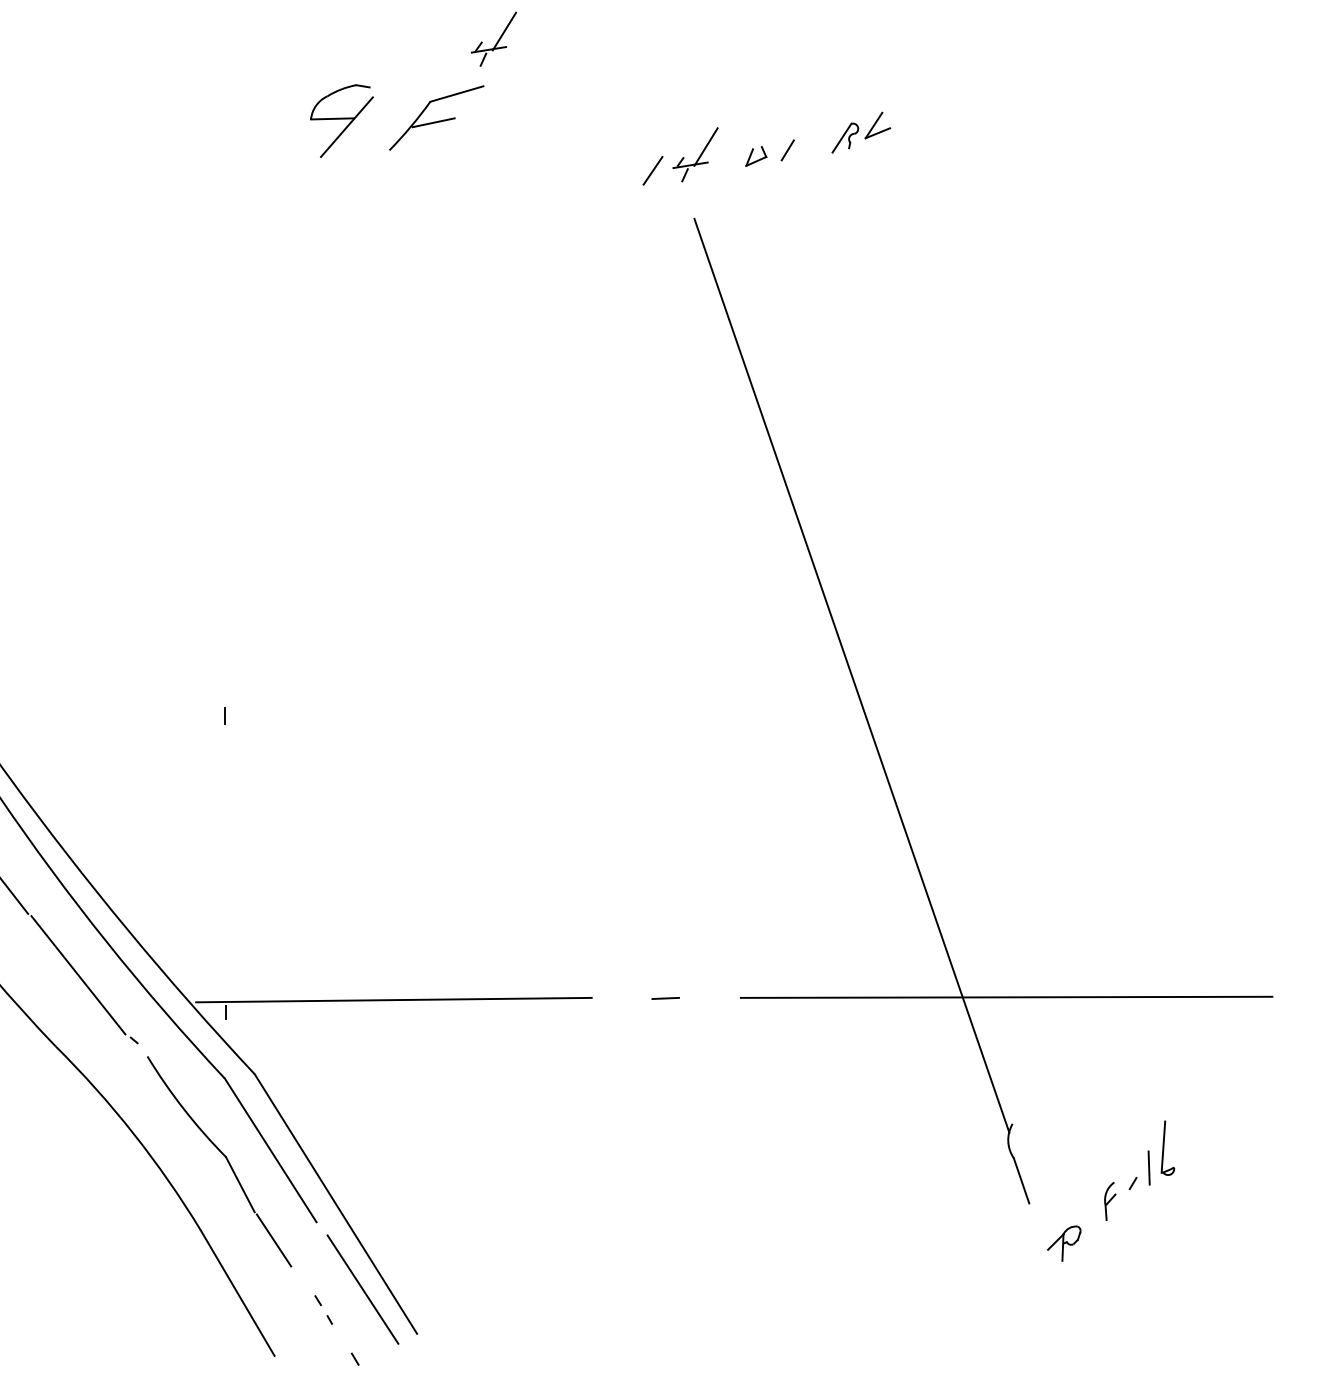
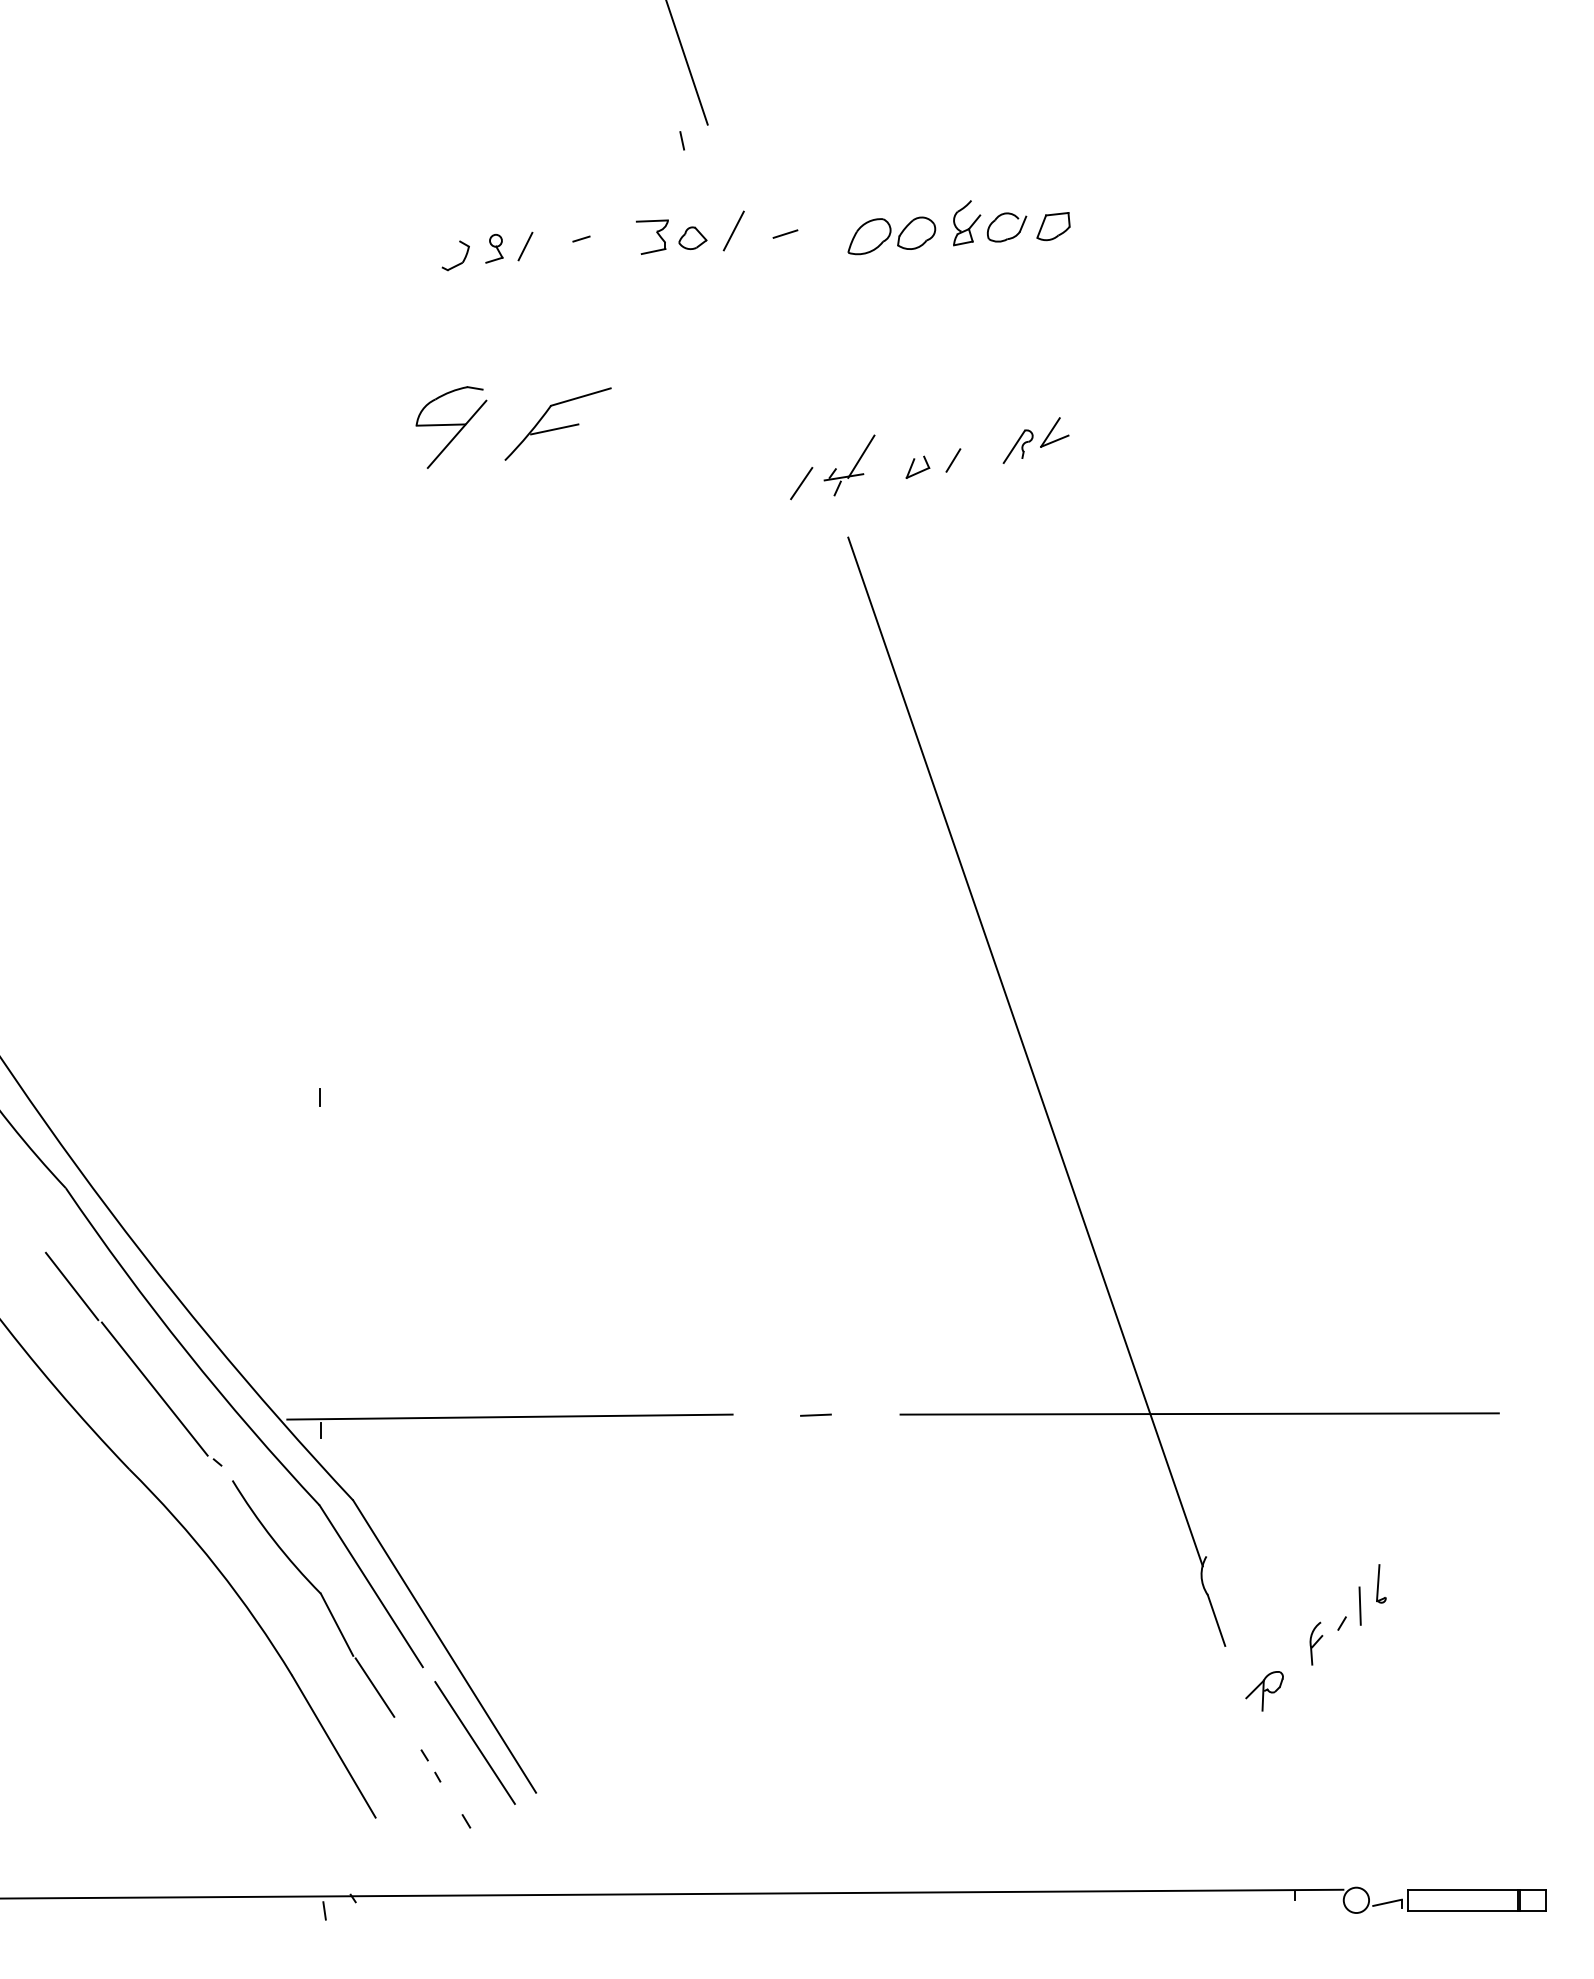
part: (493, 39) -> (622, 335), removed
part: (1168, 1147) -> (1381, 1583), size x0.62

